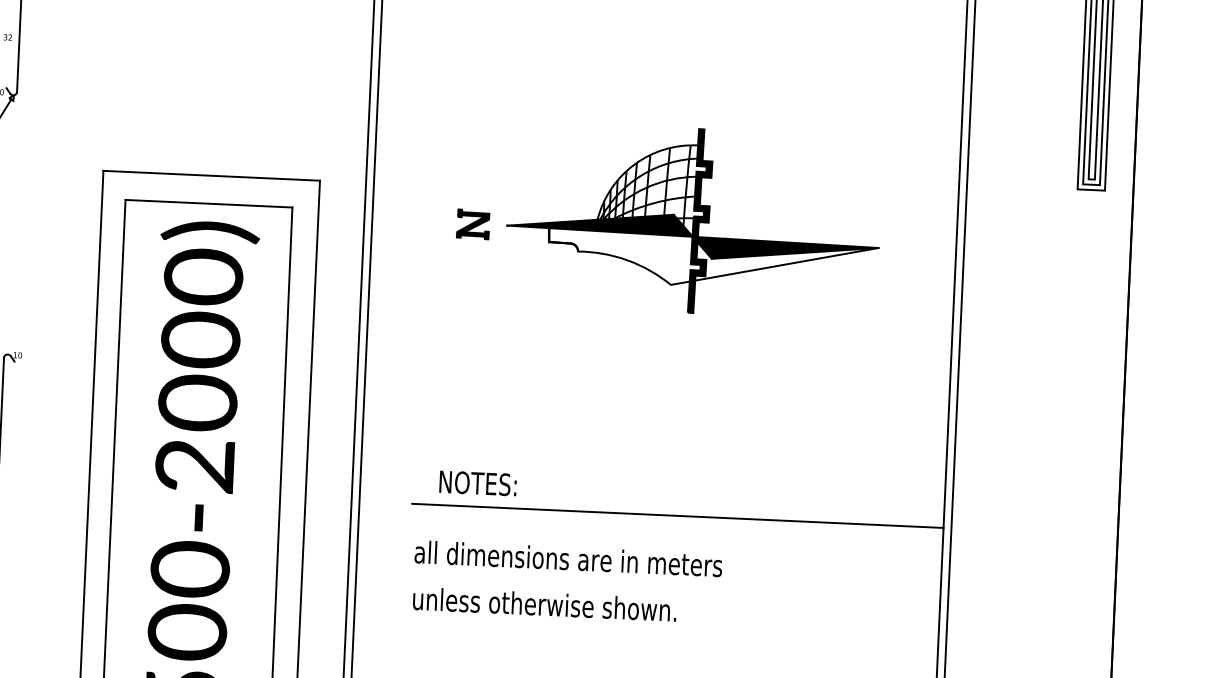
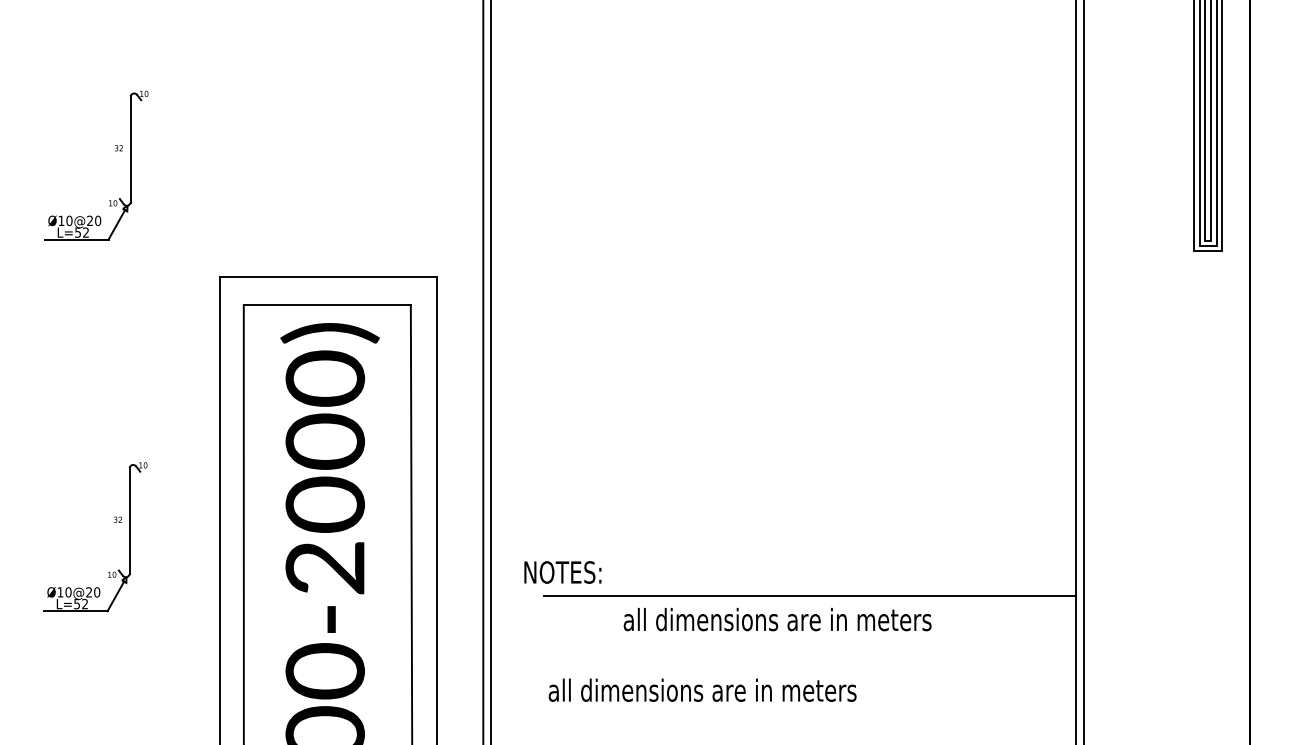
part: (668, 219) -> (787, 300), removed
text: (477, 483) -> (562, 572), moved
text: (568, 558) -> (777, 619), moved
text: (566, 604) -> (702, 689), unless otherwise shown. -> all dimensions are in meters

